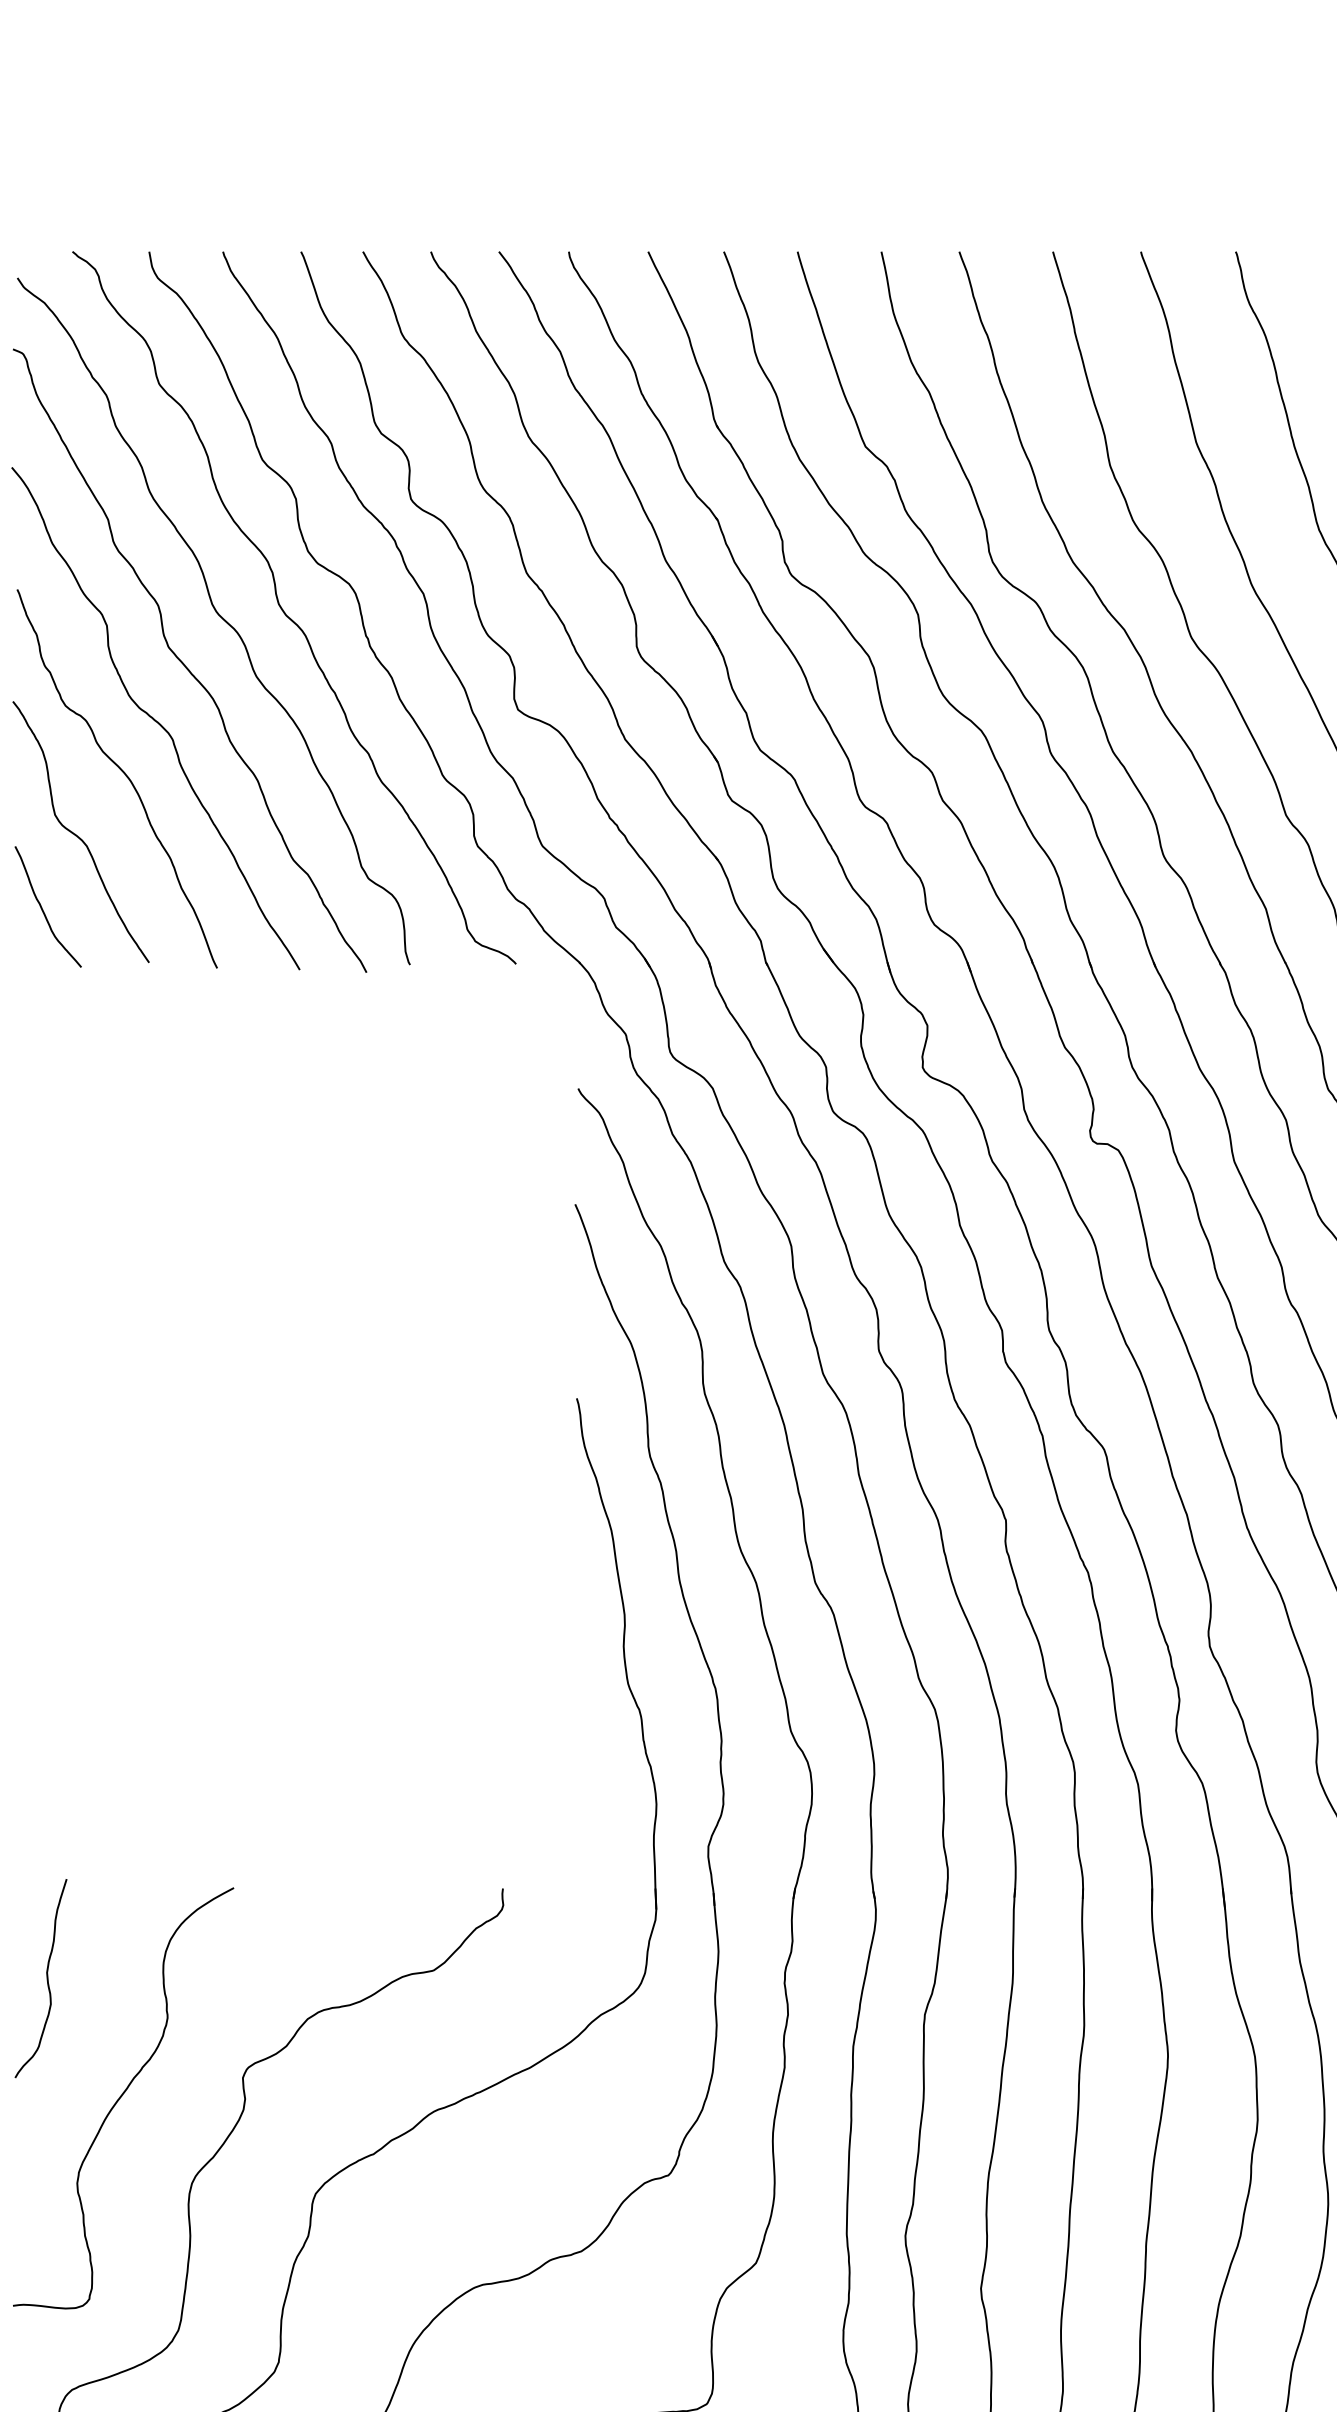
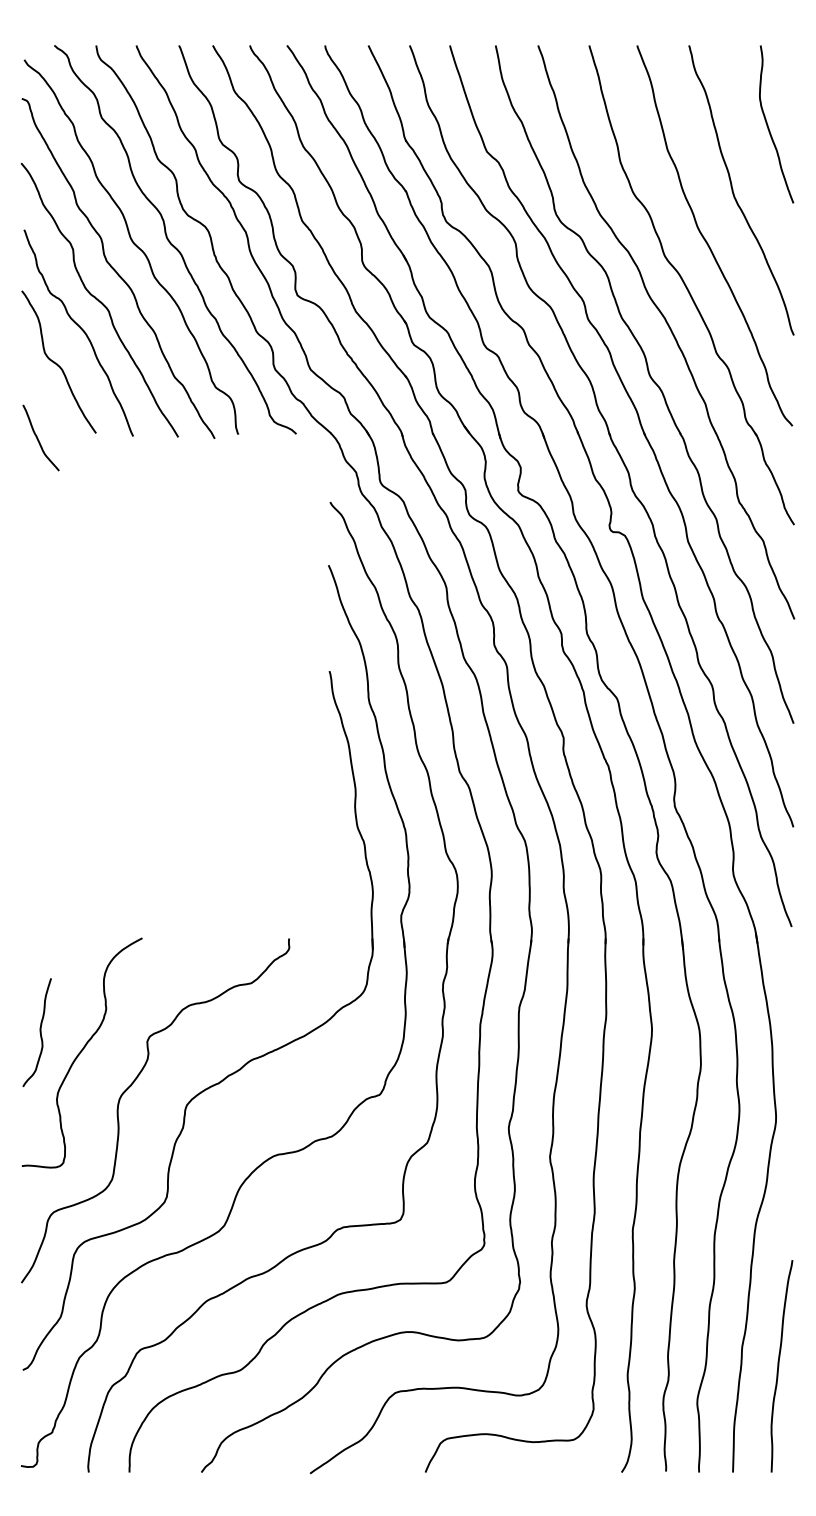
curve: (43, 907) -> (38, 438), moved
curve: (45, 1978) -> (39, 1032), moved

